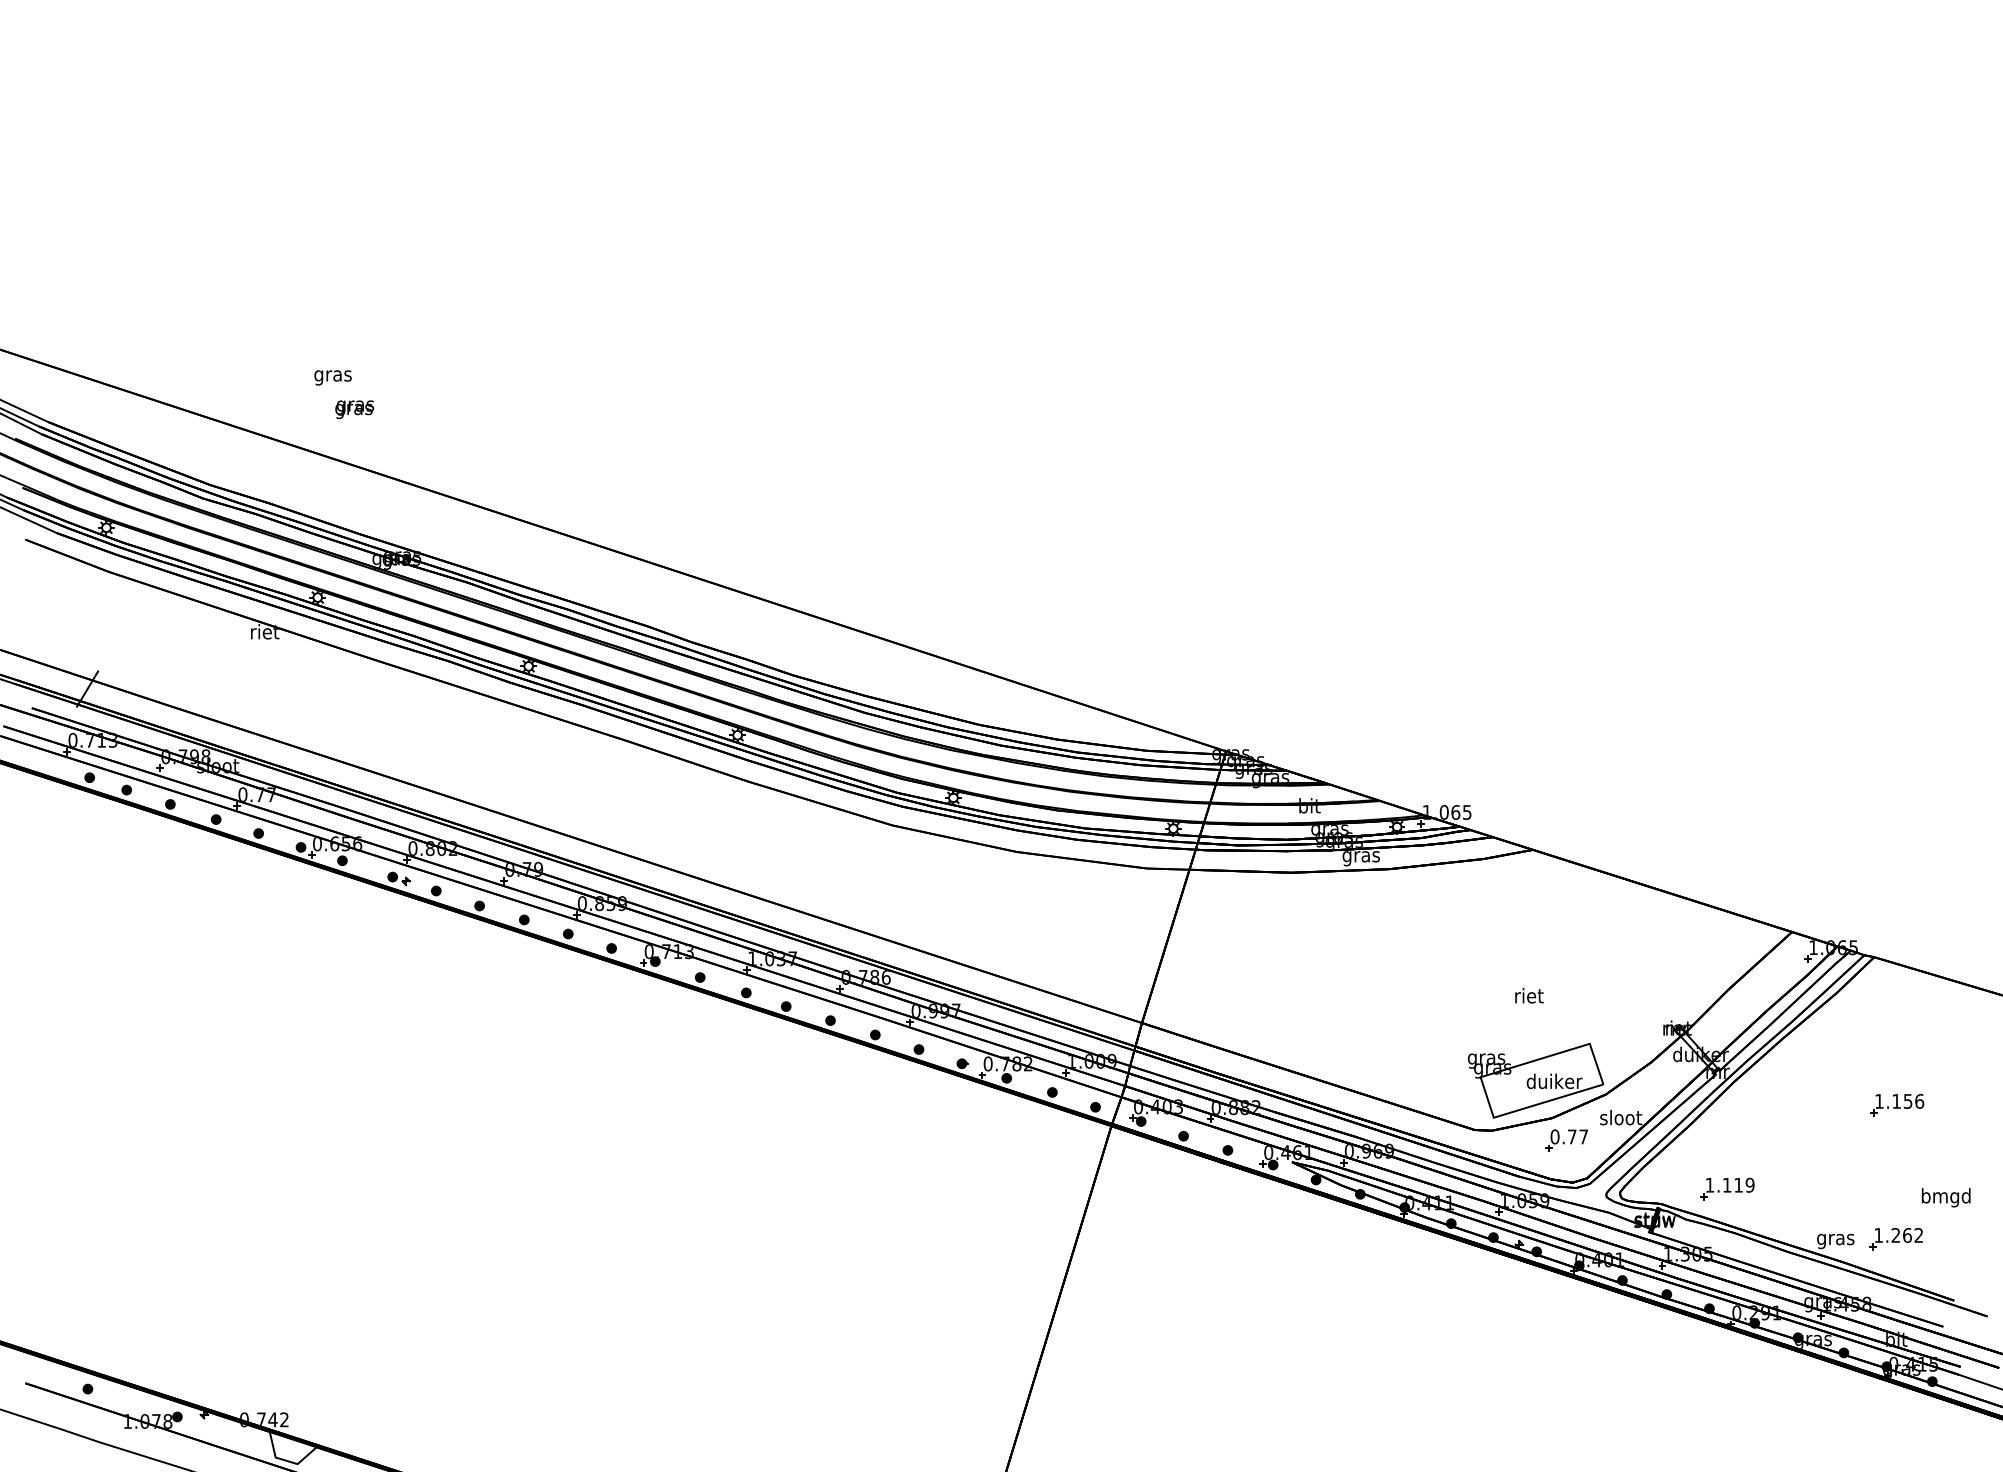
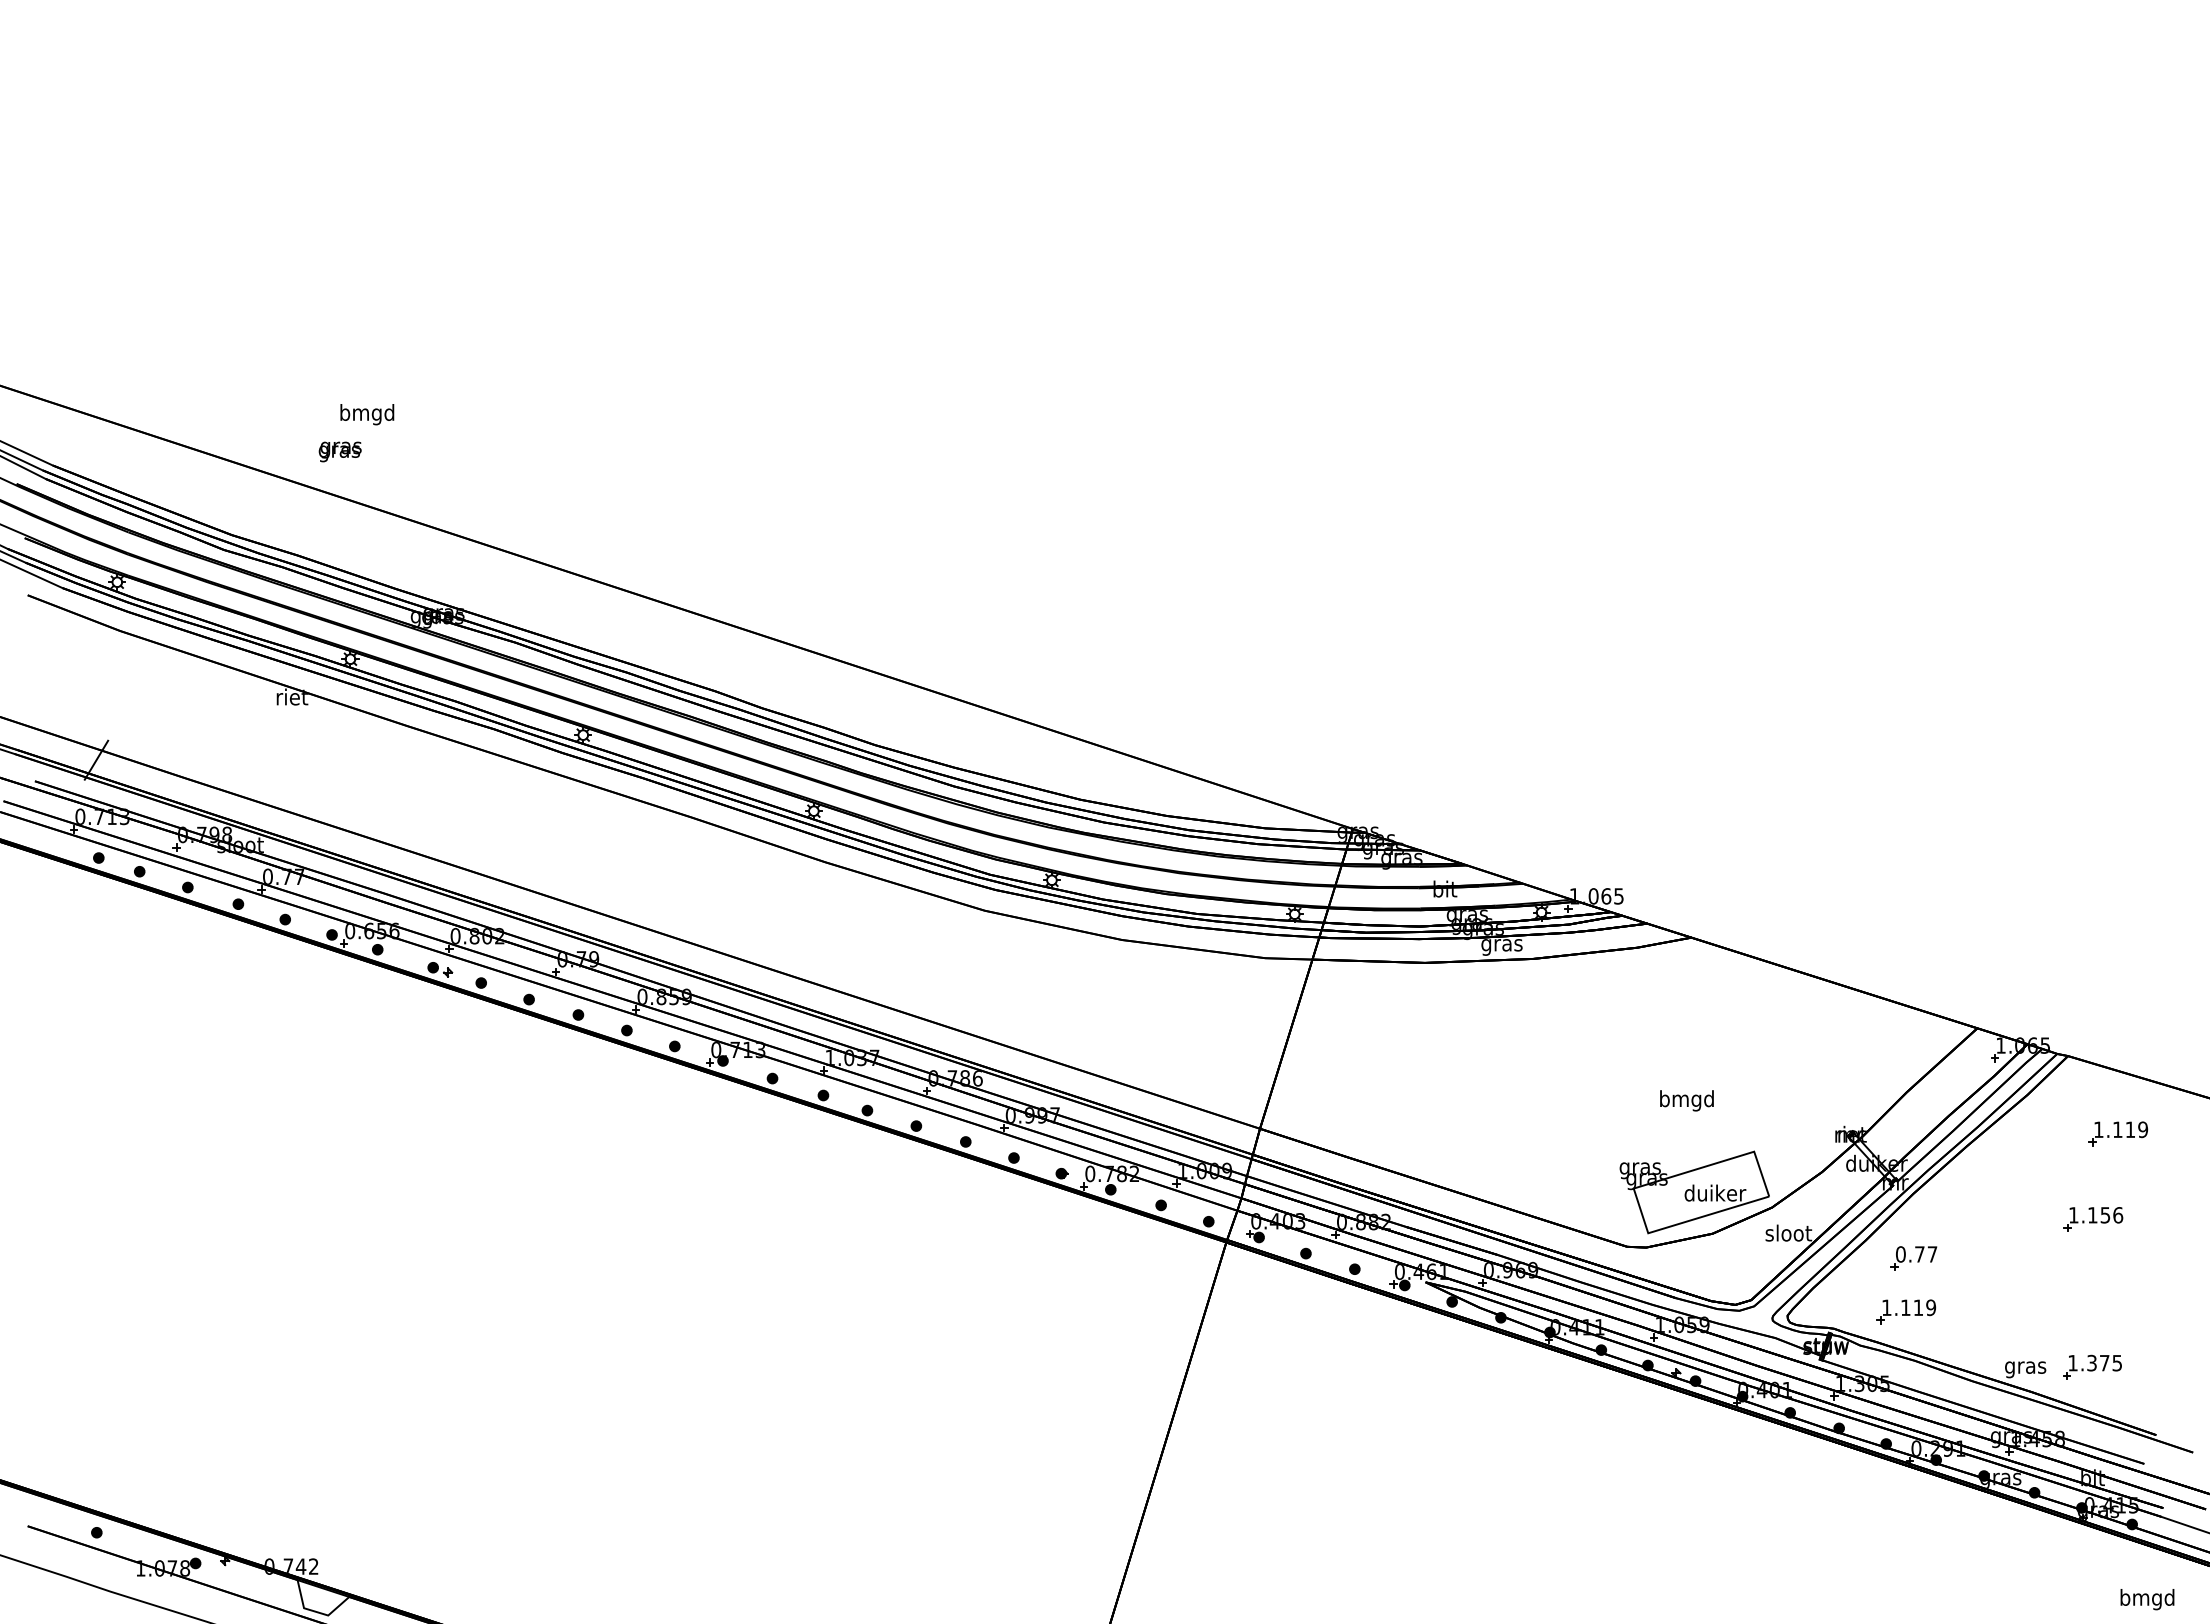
text: (333, 375) -> (367, 414), gras -> bmgd
text: (354, 409) -> (339, 451), moved
text: (1528, 997) -> (1686, 1100), riet -> bmgd
part: (1919, 1027) -> (2118, 1133), added
part: (1566, 1140) -> (1913, 1258), moved
text: (1946, 1197) -> (2147, 1599), moved
text: (1907, 1234) -> (2104, 1362), 1.262 -> 1.375

